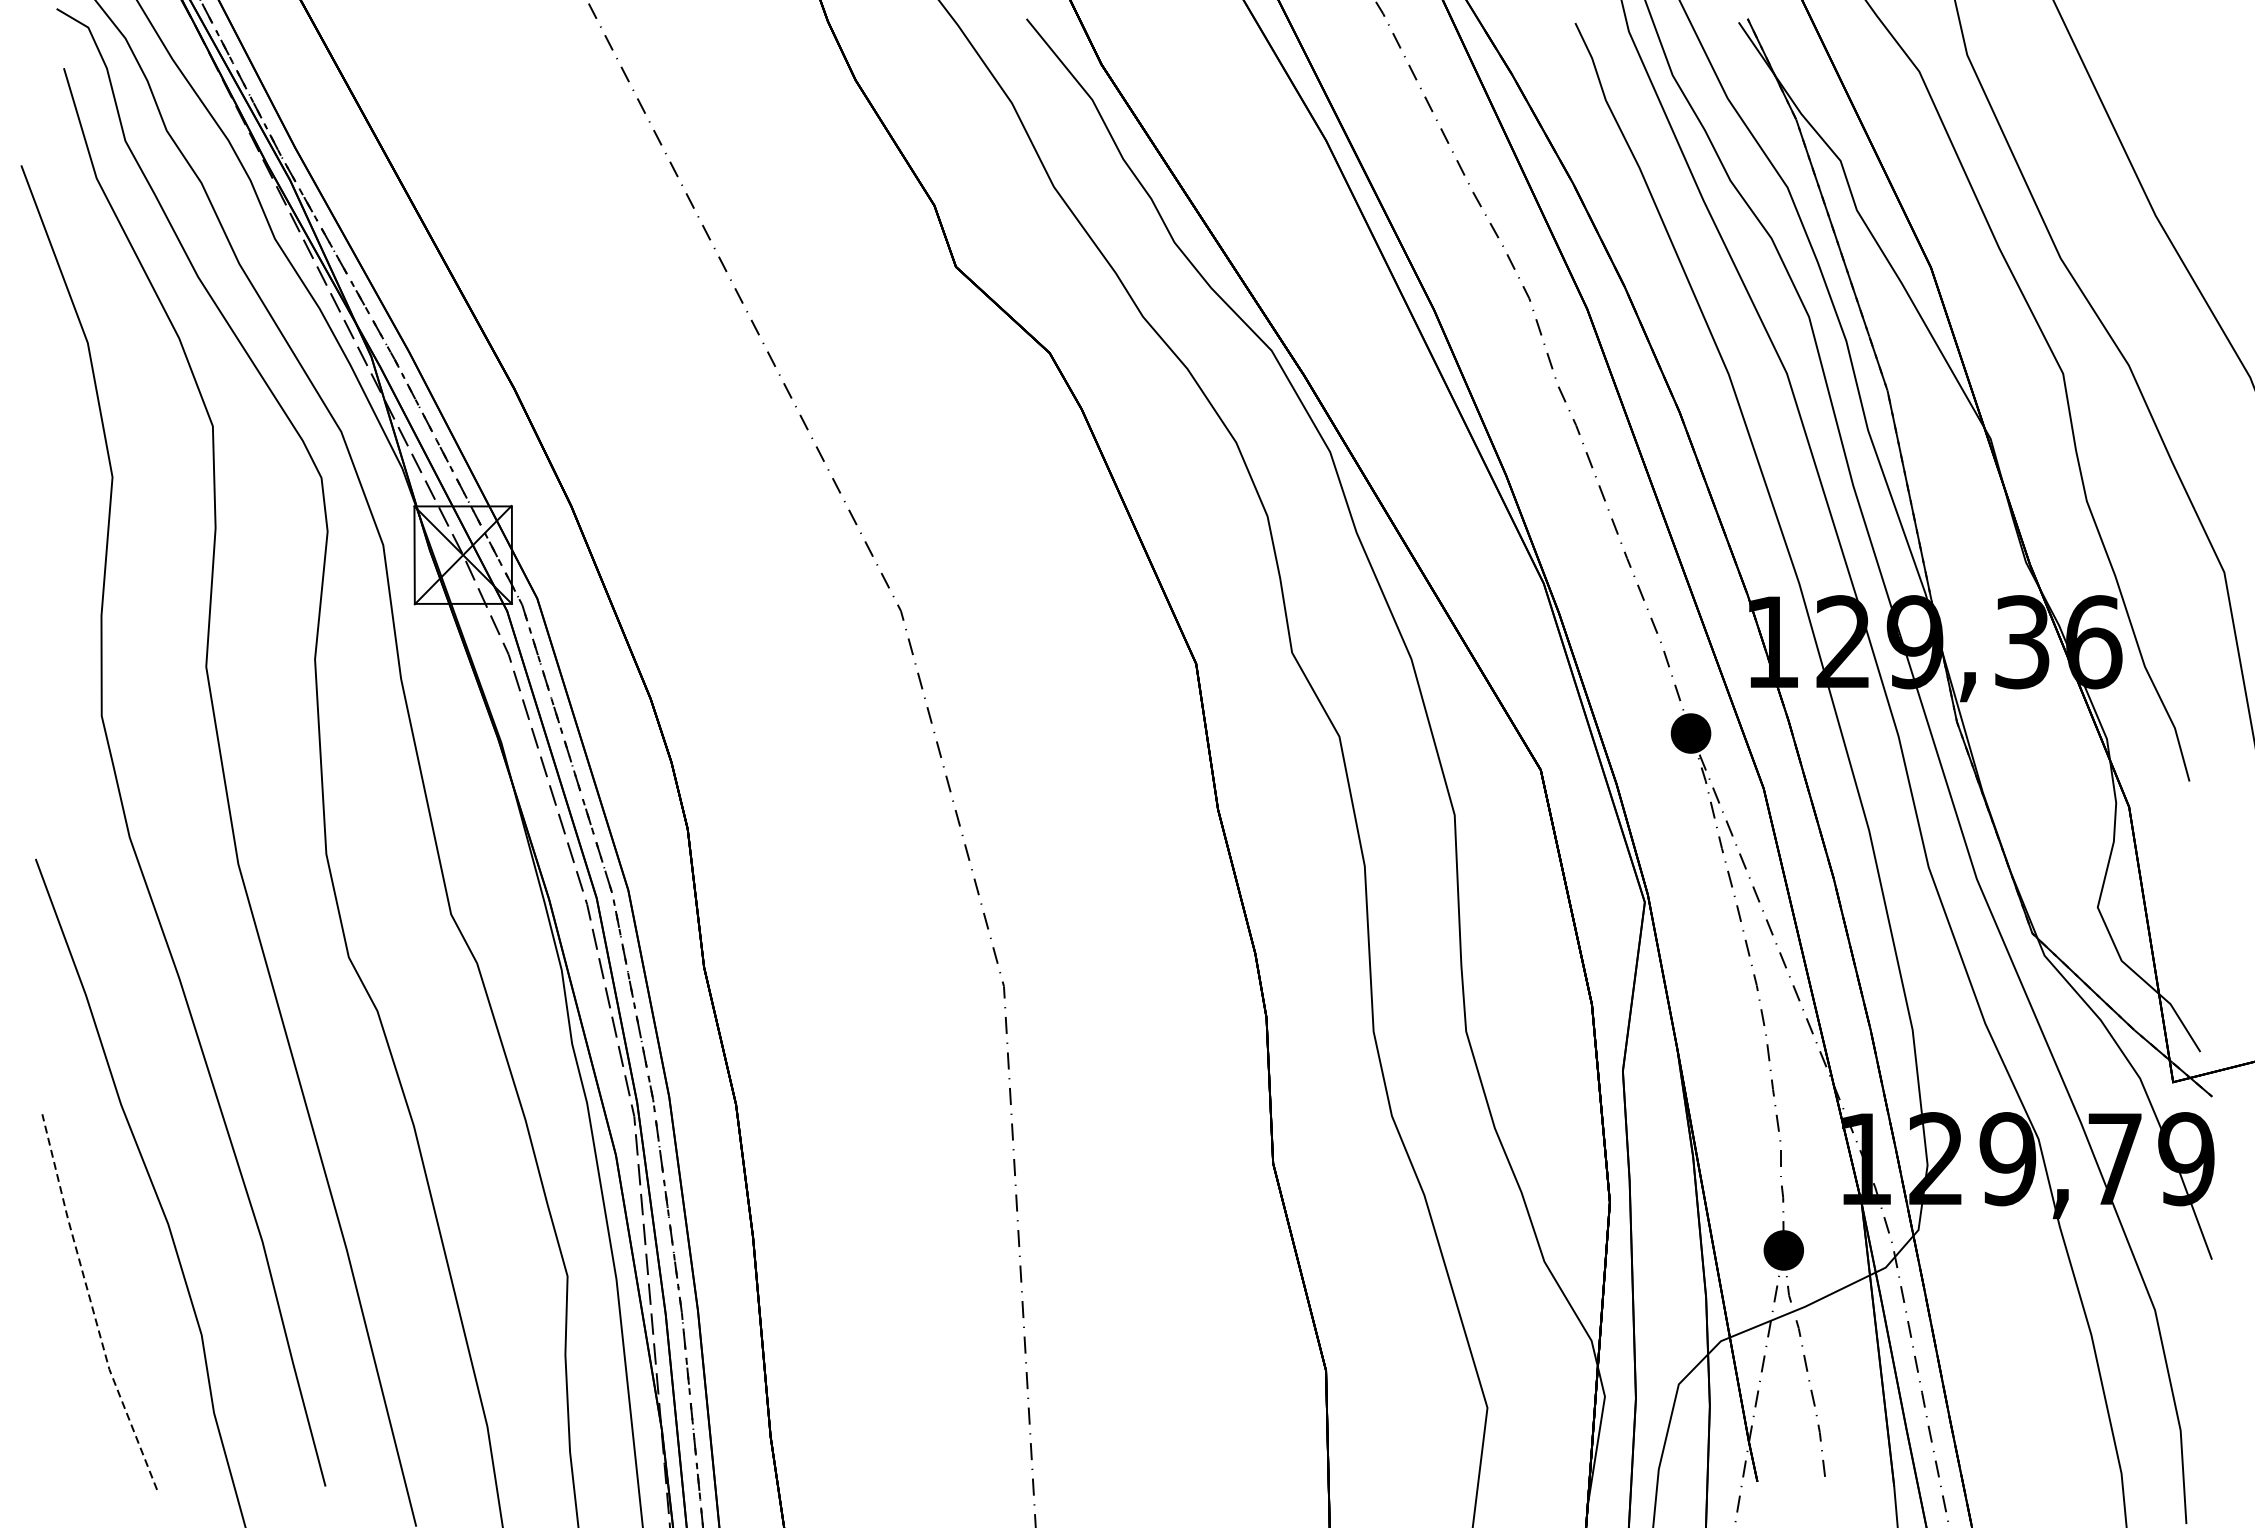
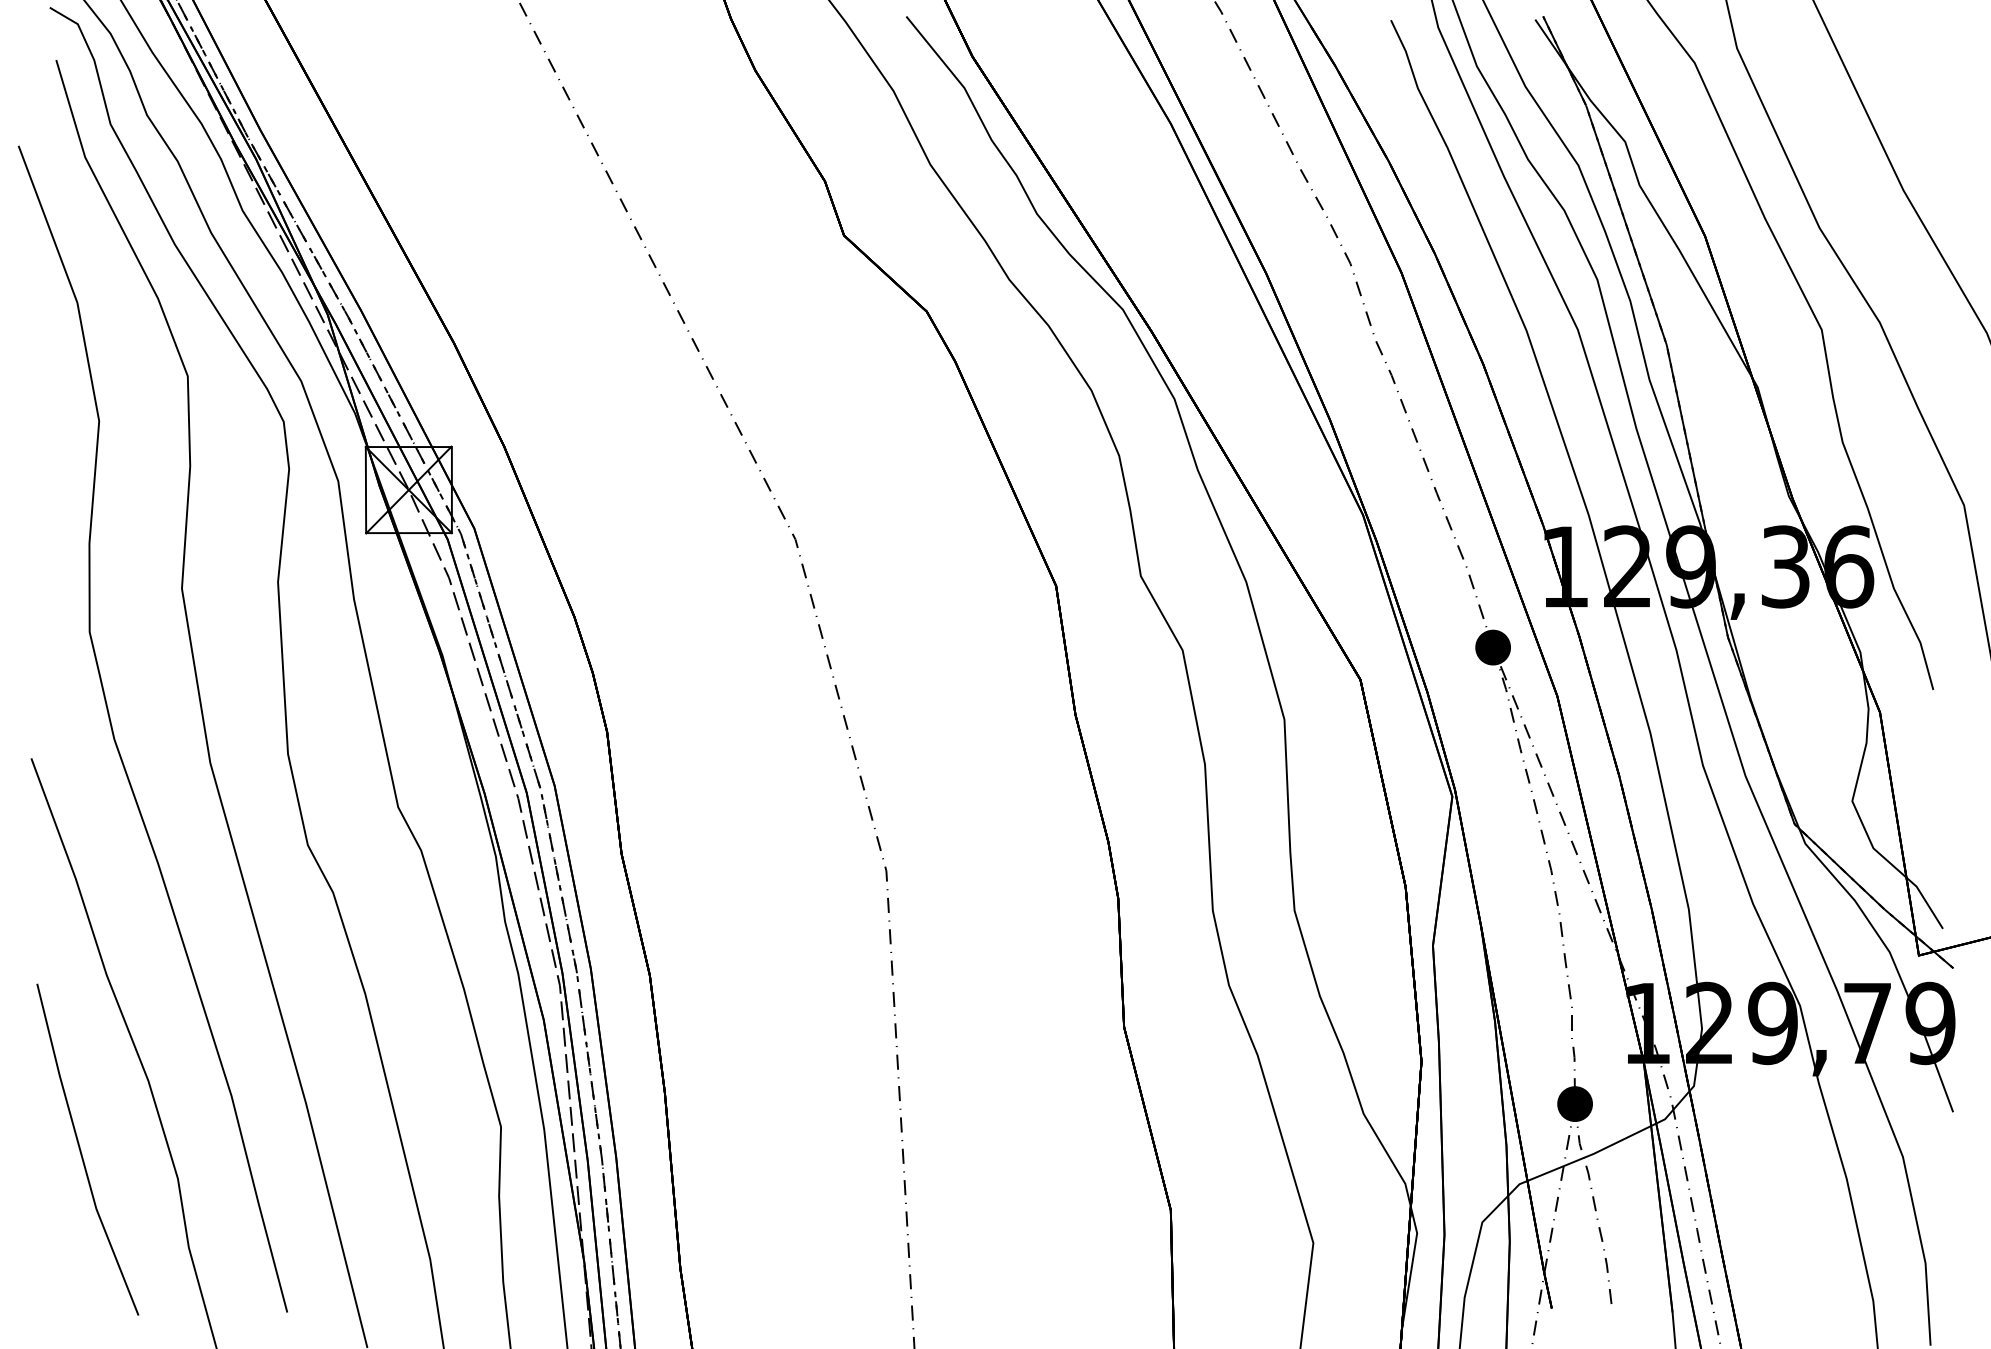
line: (91, 1304) -> (80, 1151), dashed -> solid

